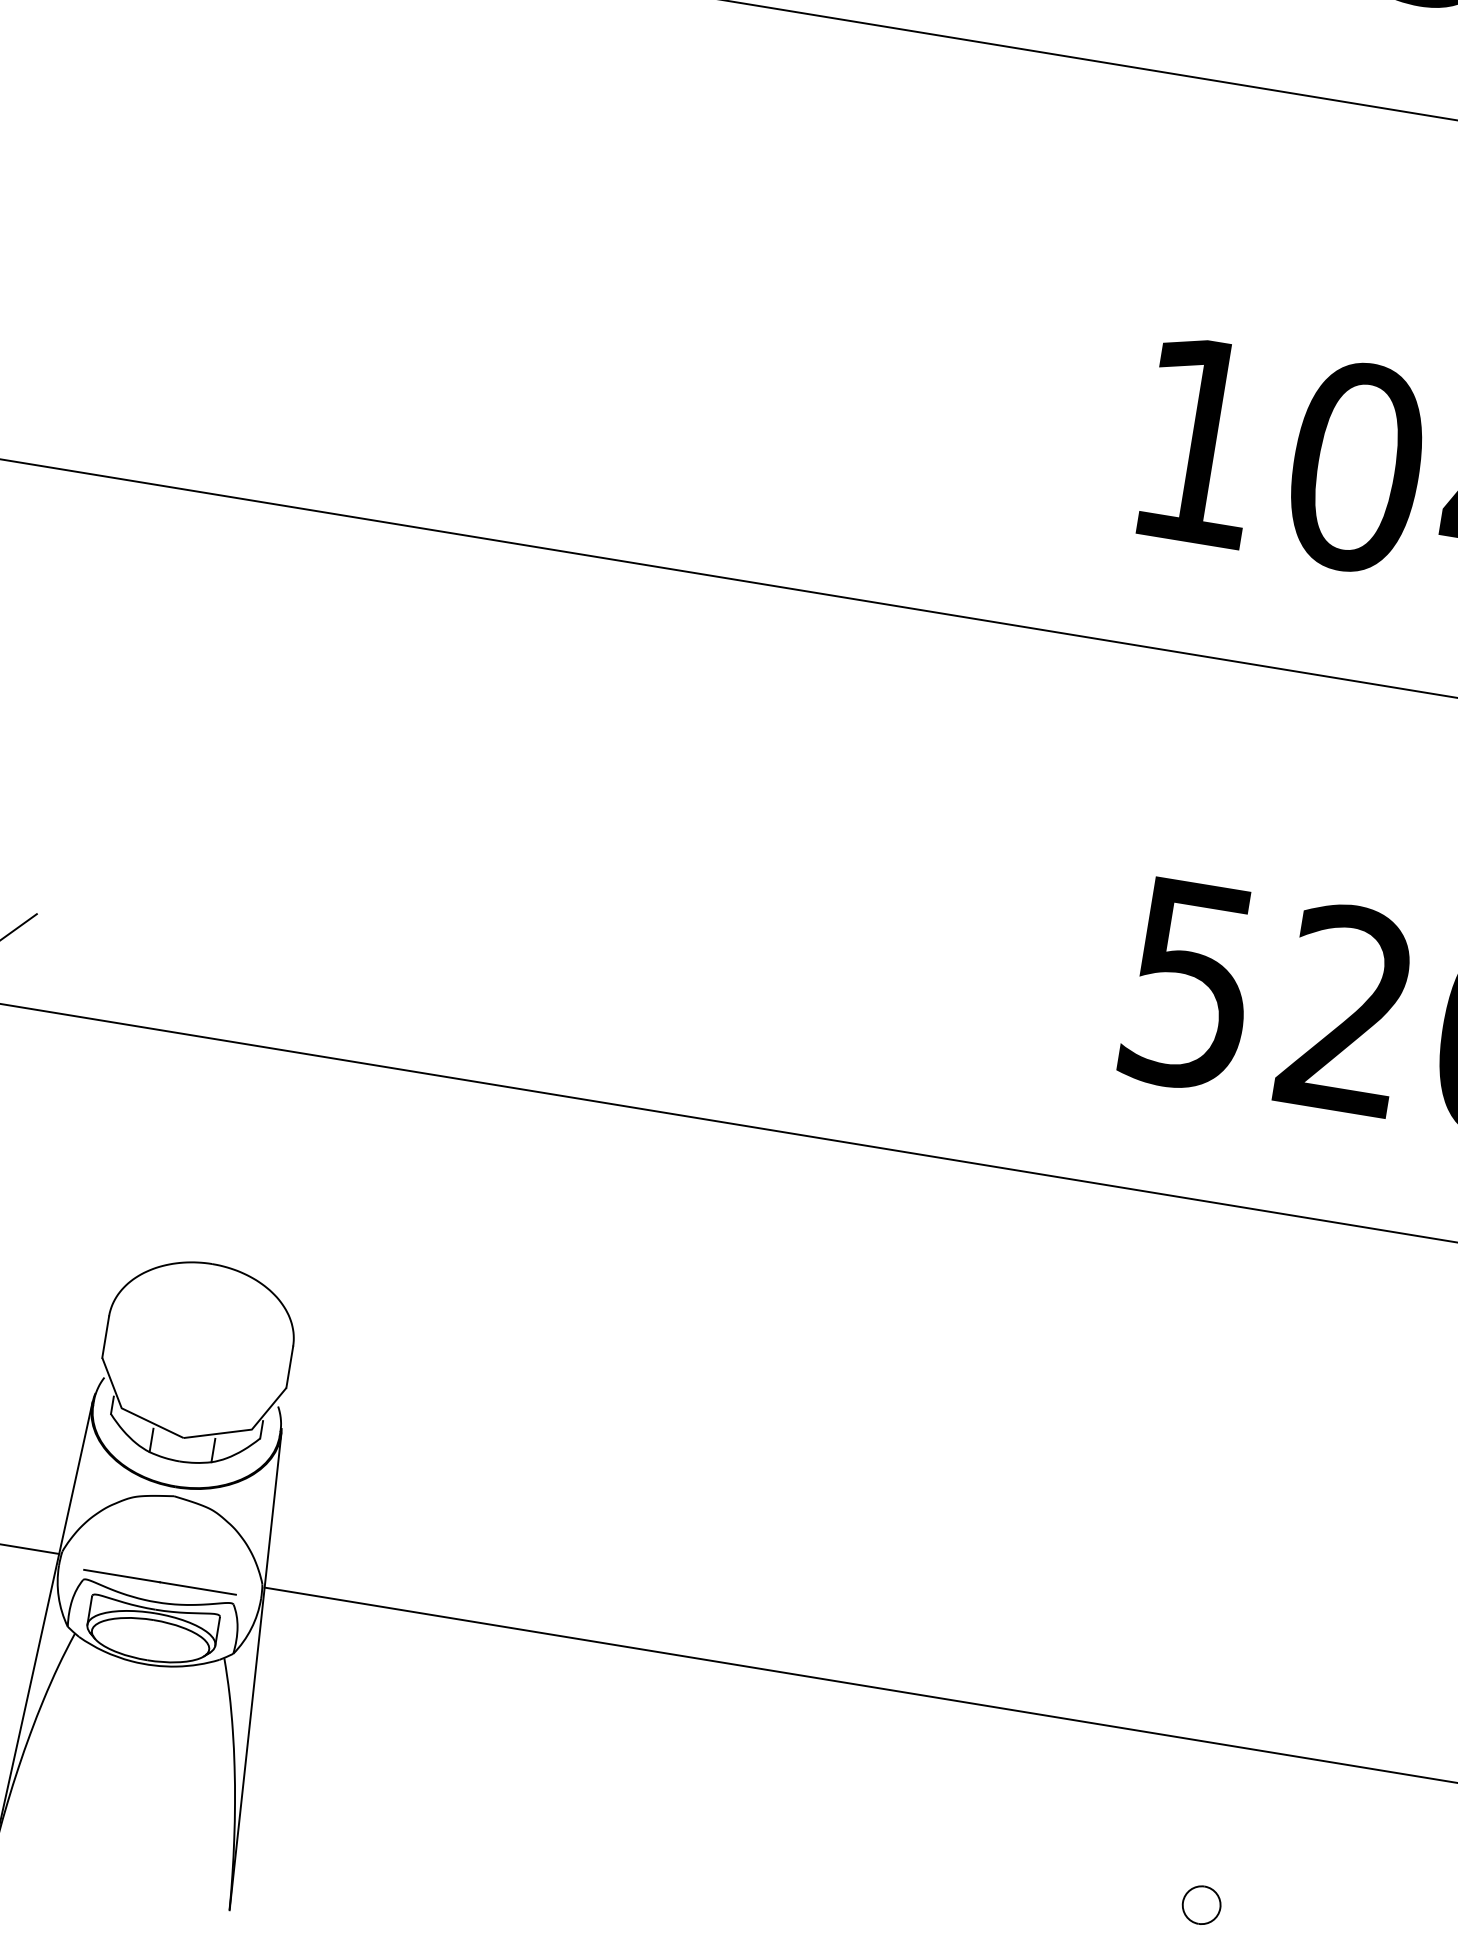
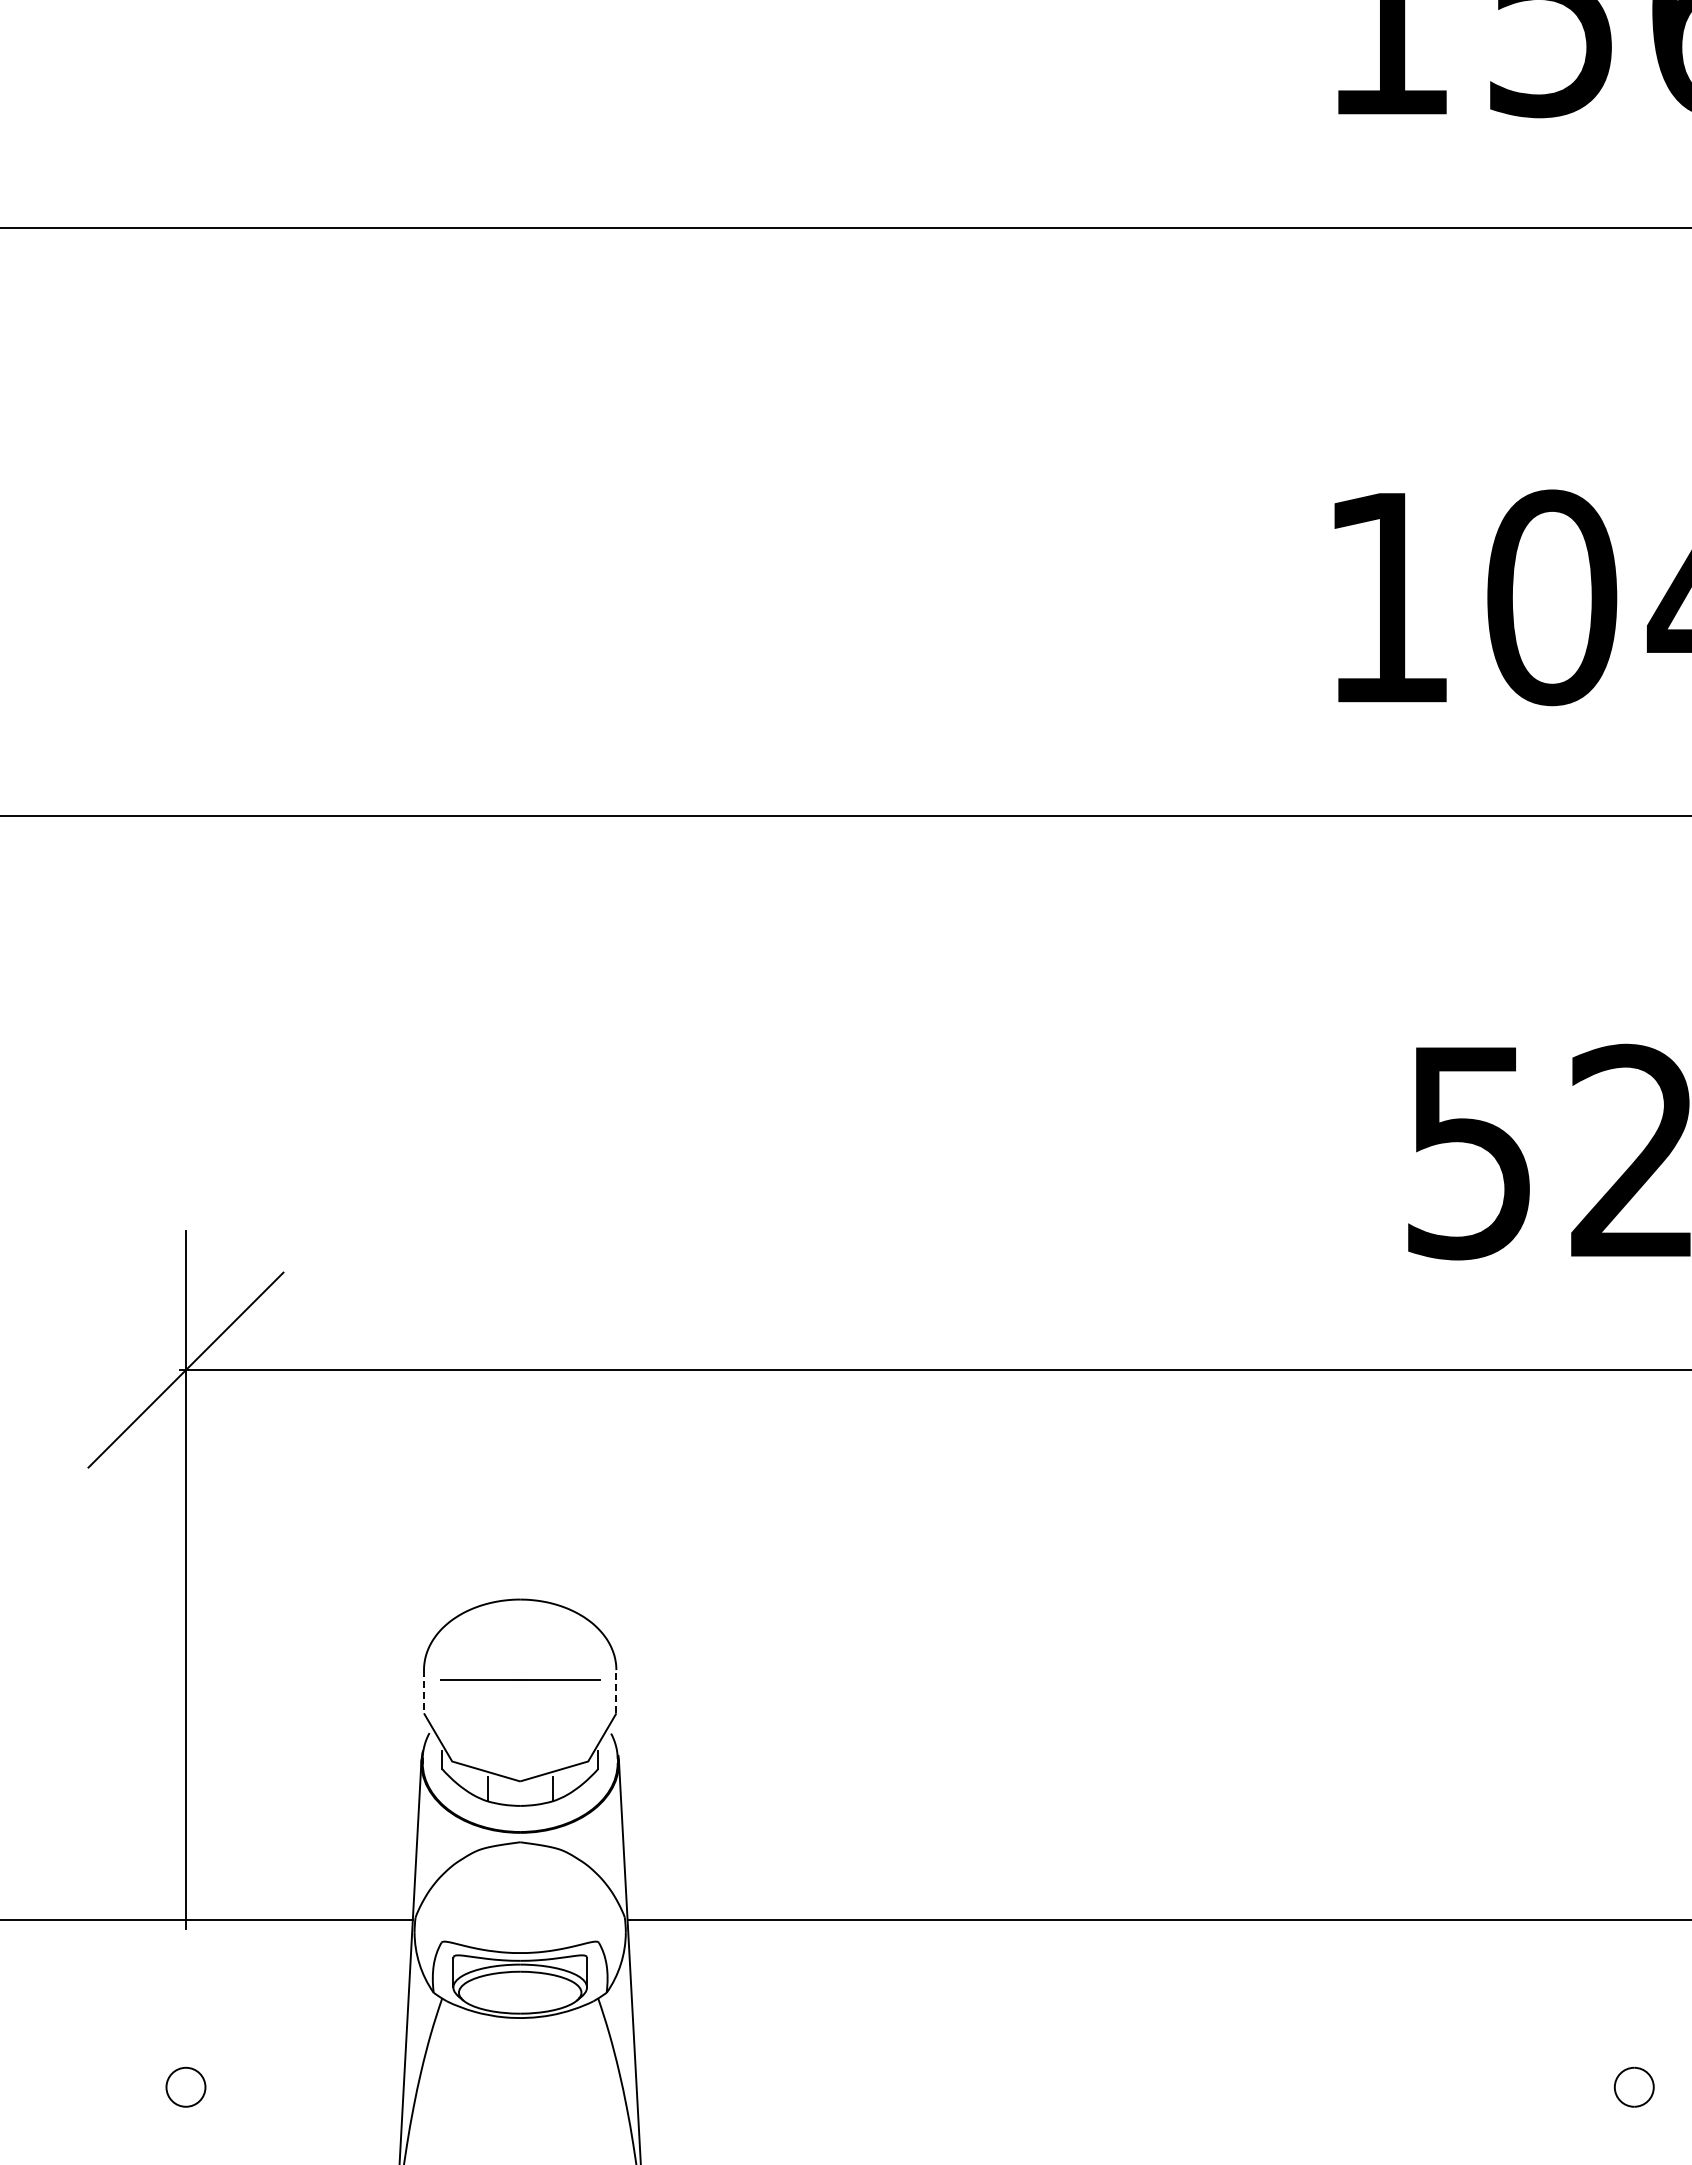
line: (106, 1337) -> (424, 1691), solid -> dashed
line: (289, 1367) -> (616, 1691), solid -> dashed
line: (160, 1581) -> (520, 1679), moved

